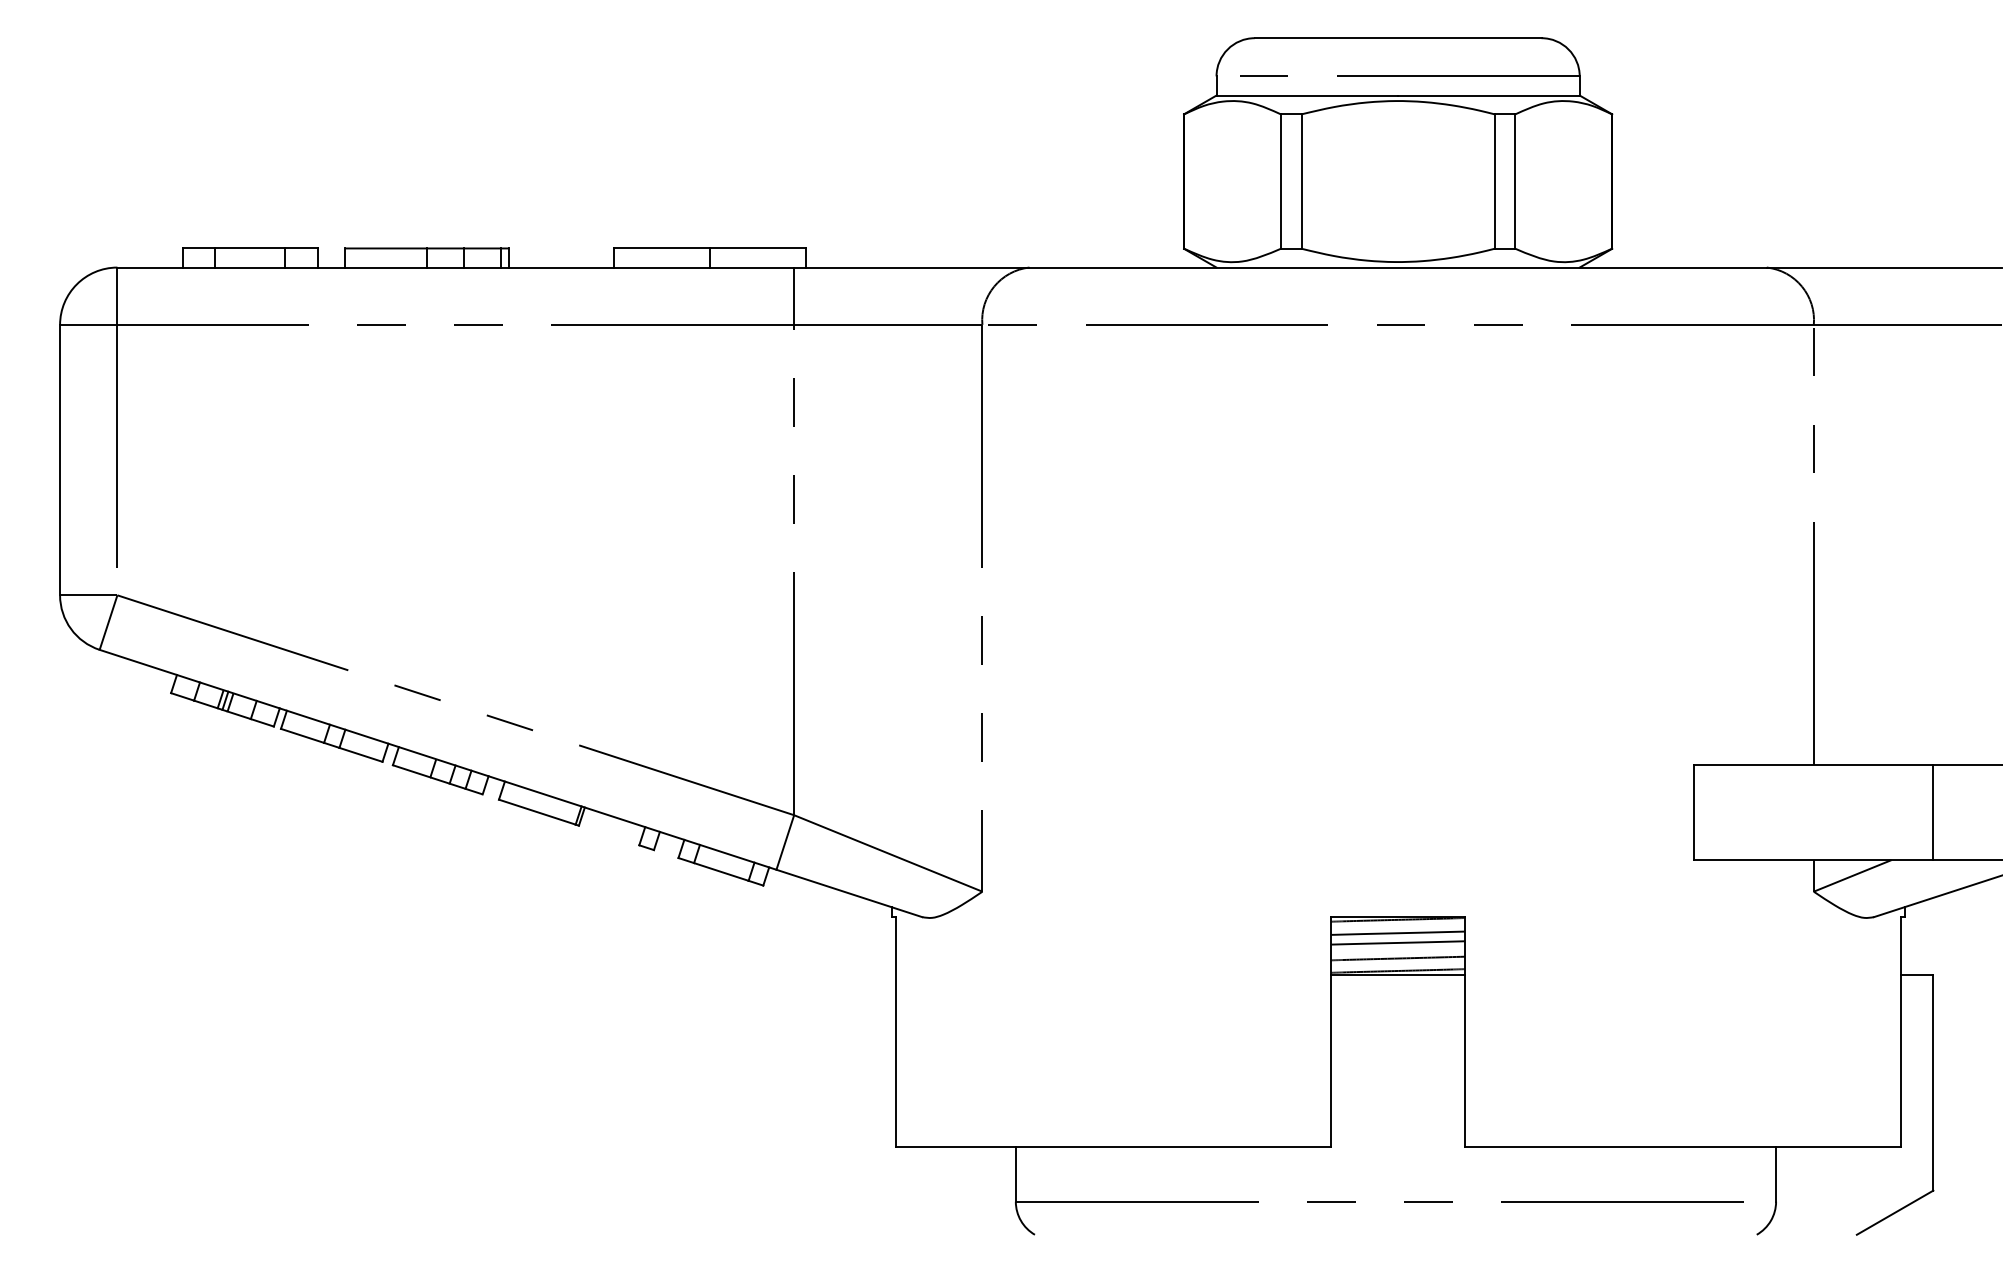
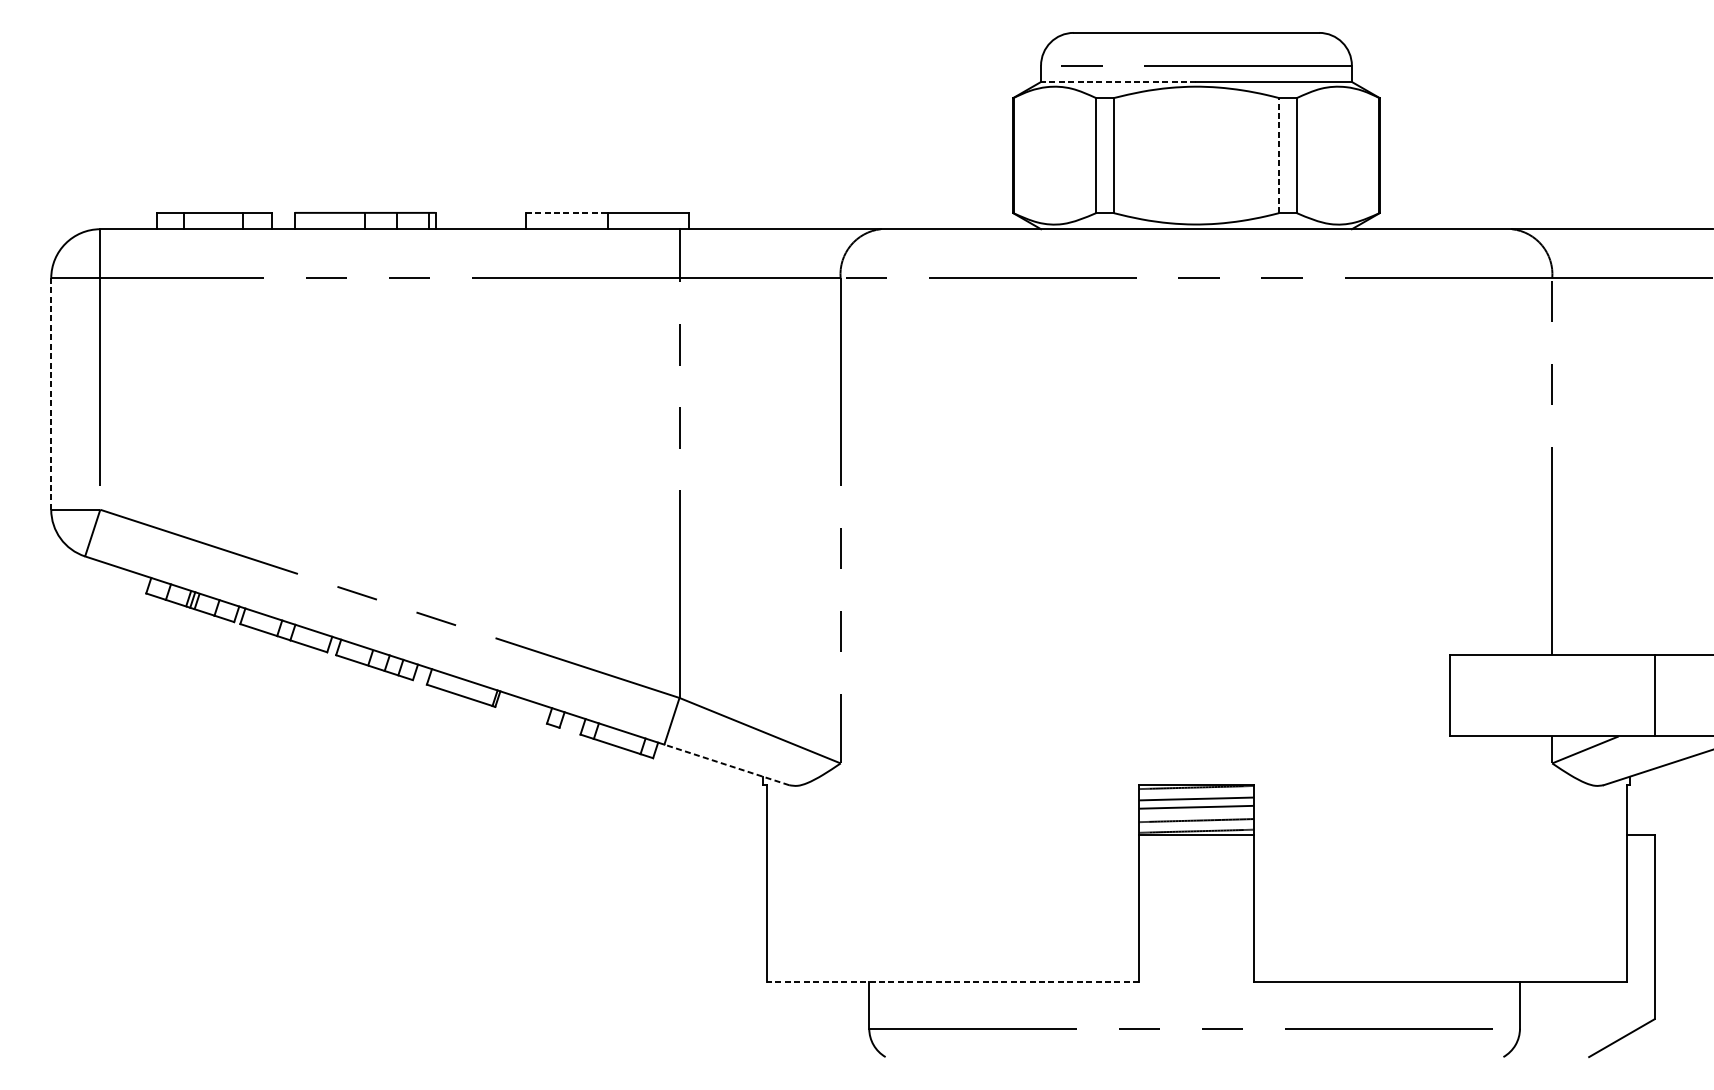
line: (1307, 95) -> (1118, 81), solid -> dashed
line: (1494, 181) -> (1278, 155), solid -> dashed
line: (662, 248) -> (566, 212), solid -> dashed
line: (60, 459) -> (51, 393), solid -> dashed
line: (849, 893) -> (726, 764), solid -> dashed
line: (1113, 1146) -> (952, 981), solid -> dashed

